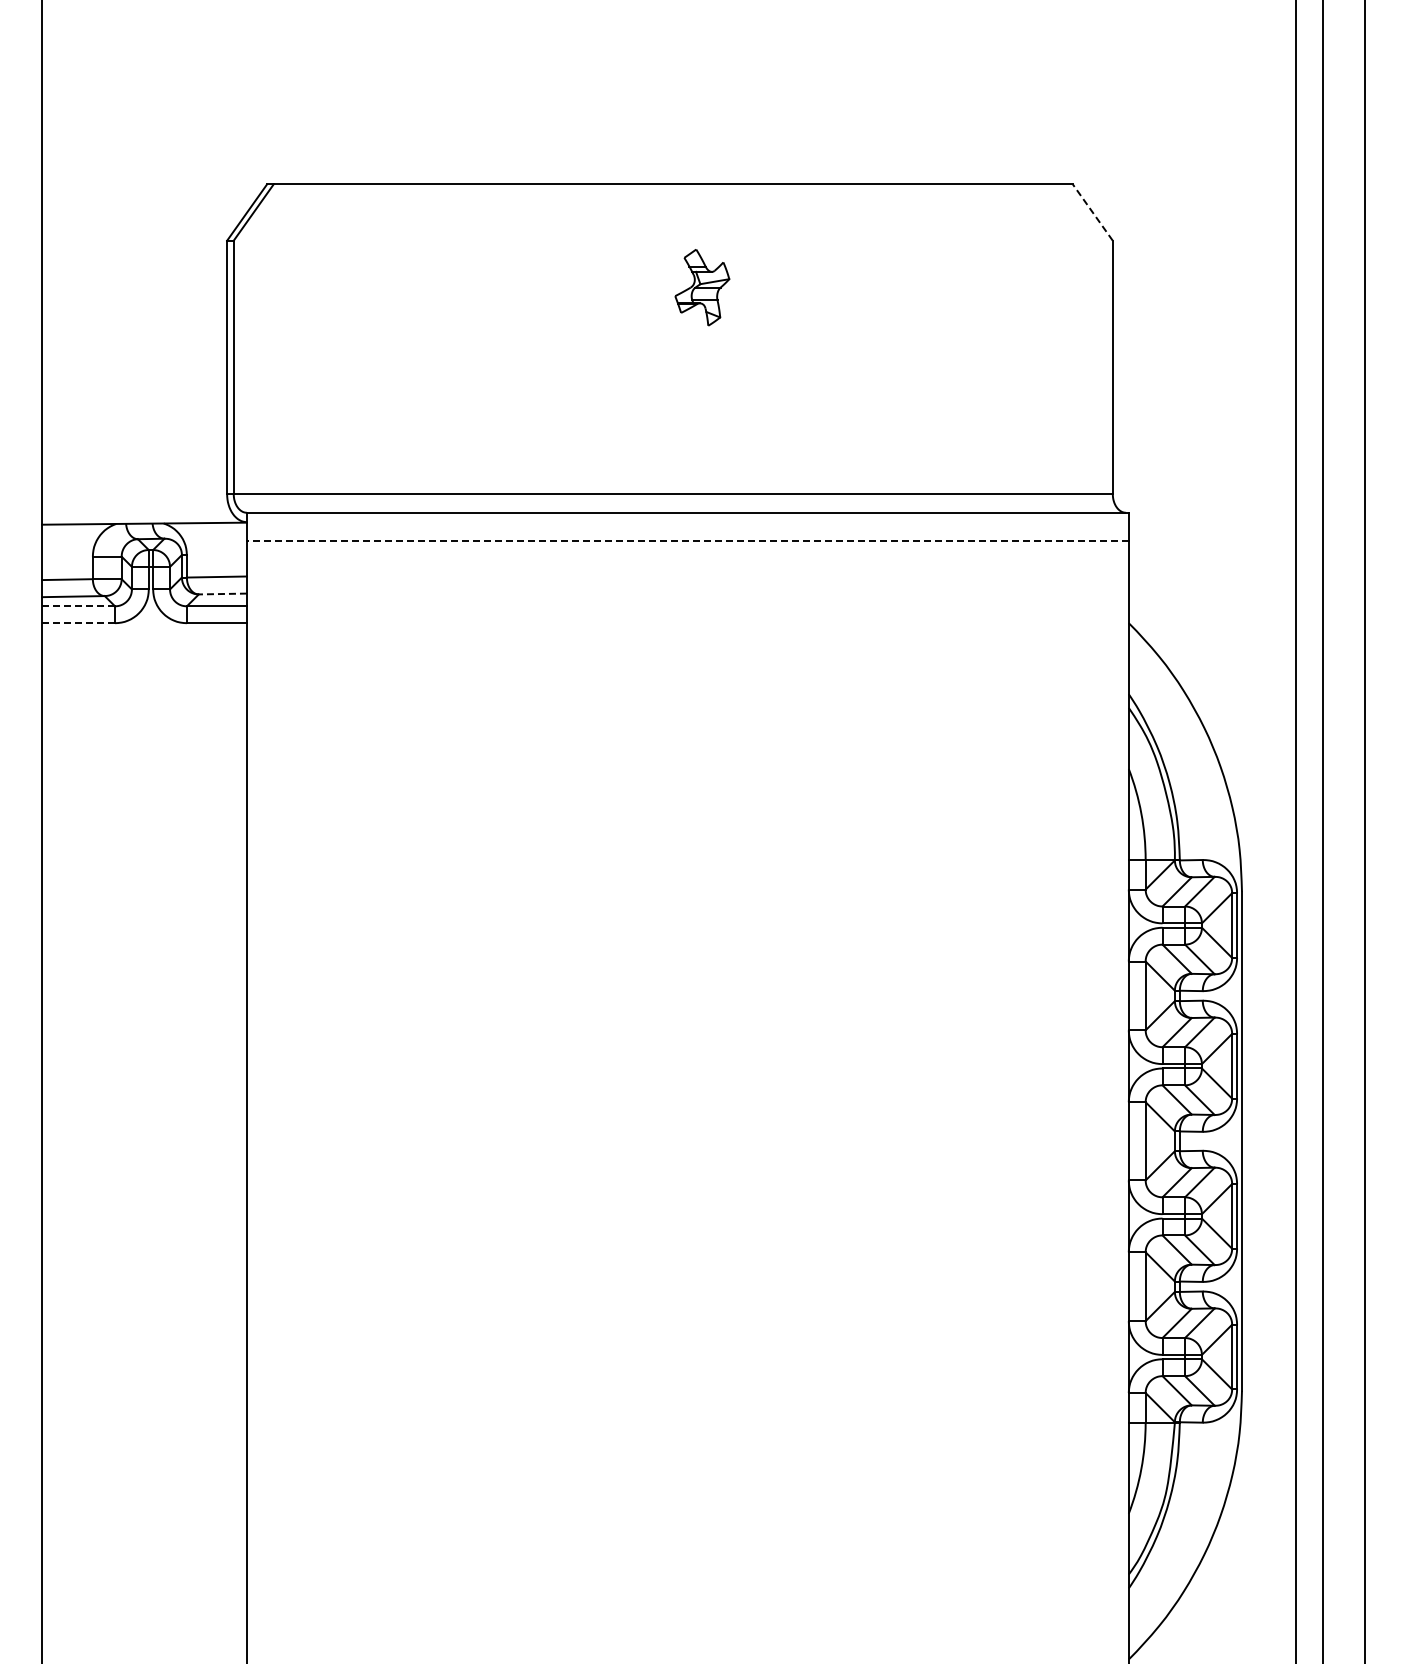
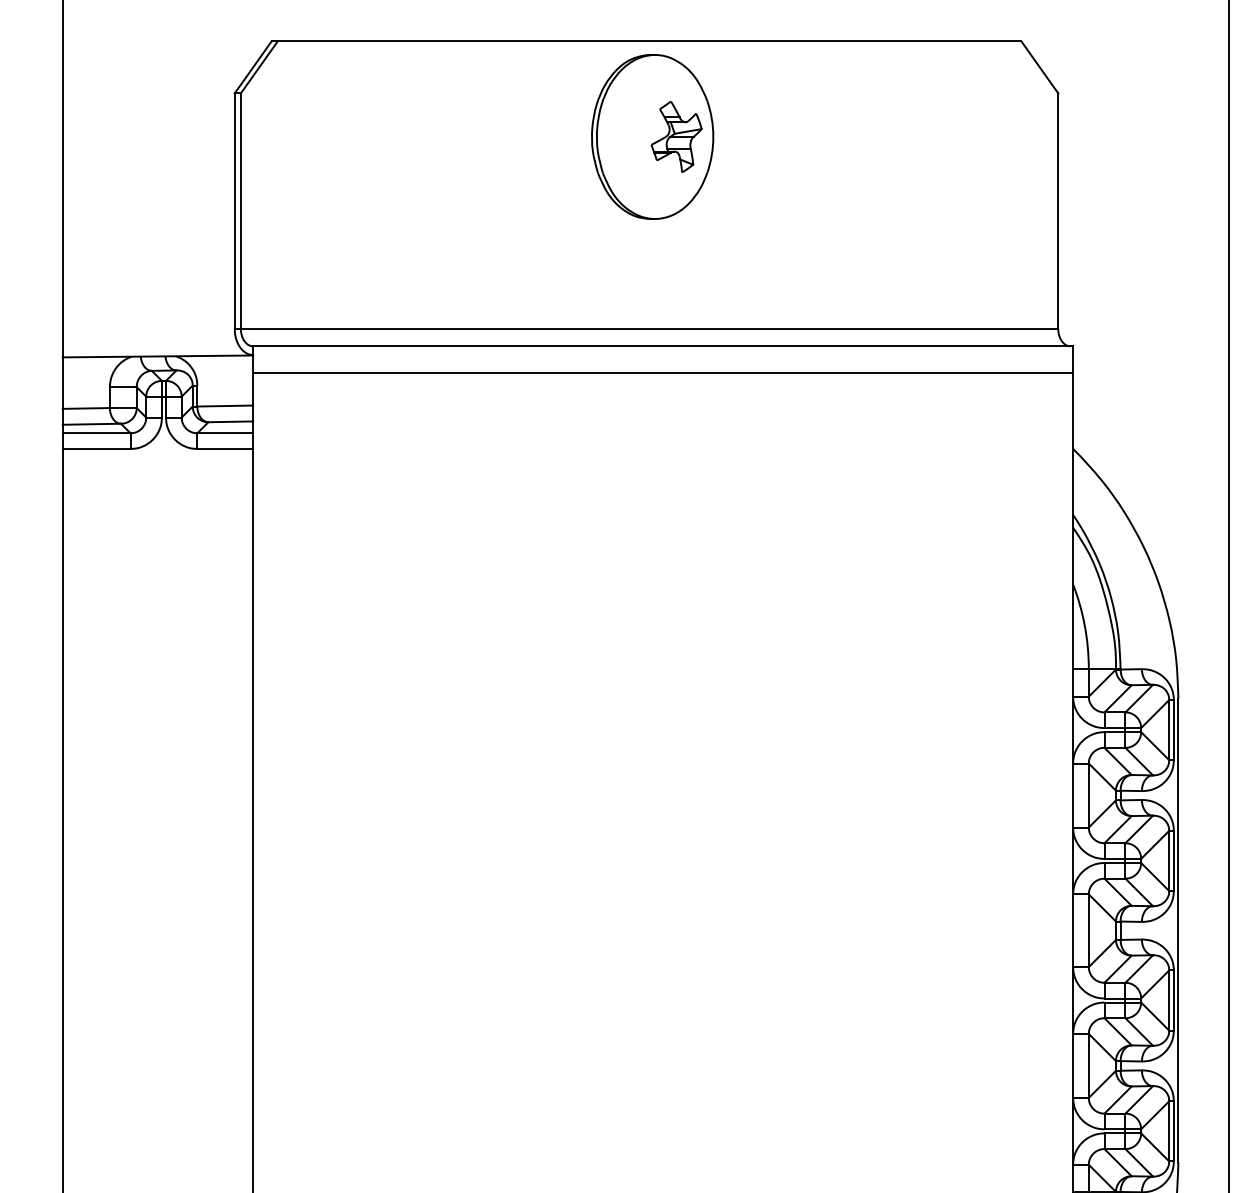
line: (1092, 212) -> (1039, 67), dashed -> solid
part: (676, 287) -> (652, 136), added
line: (687, 540) -> (662, 372), dashed -> solid
line: (222, 594) -> (230, 422), dashed -> solid
line: (79, 606) -> (97, 433), dashed -> solid
line: (78, 623) -> (96, 449), dashed -> solid

